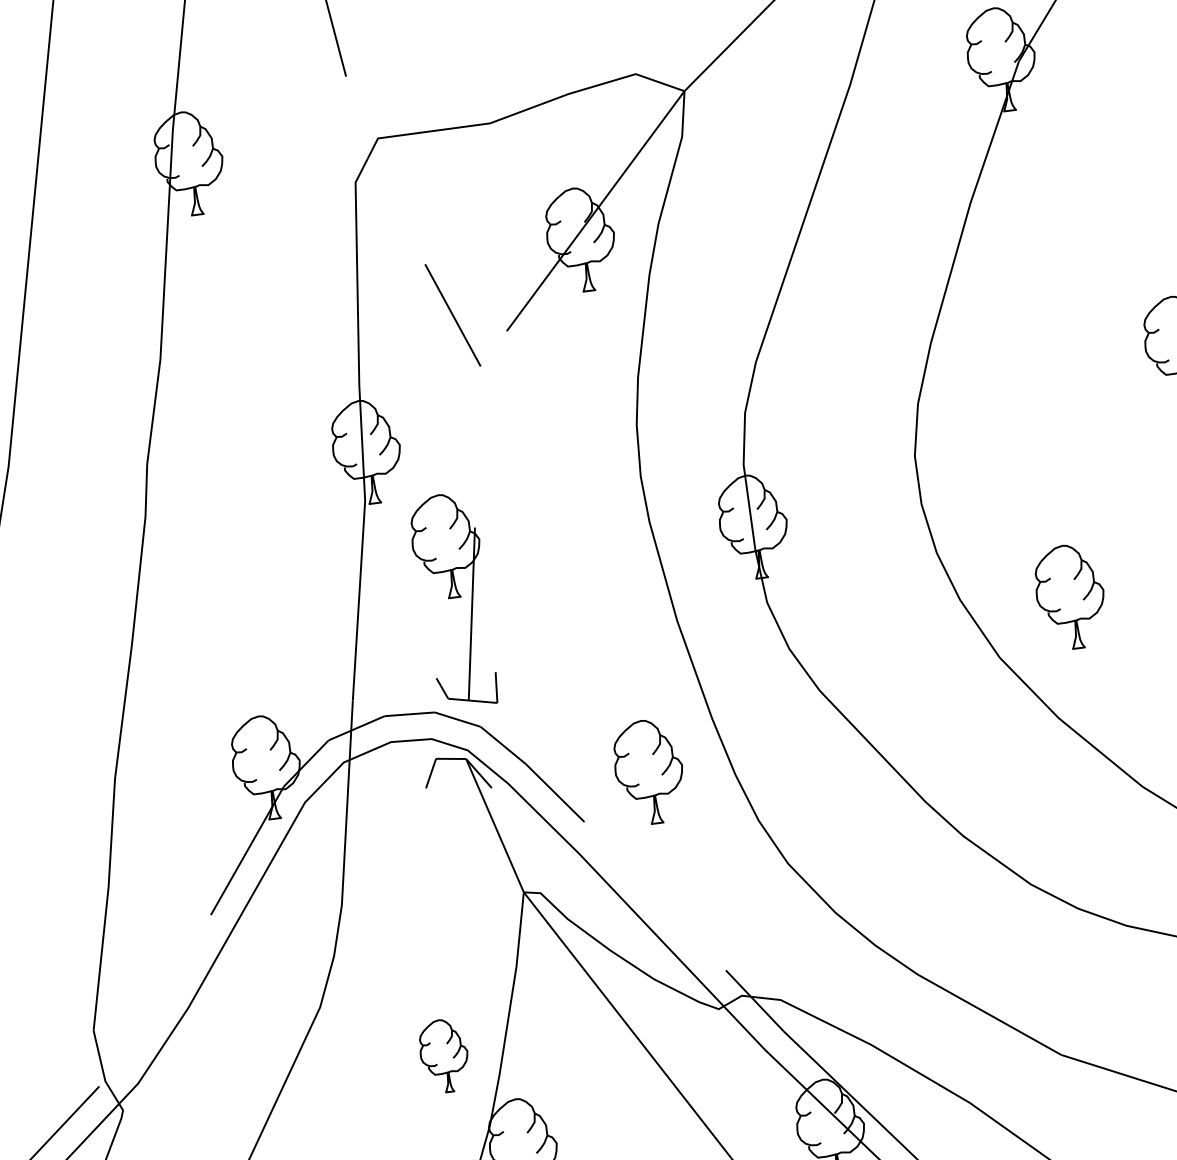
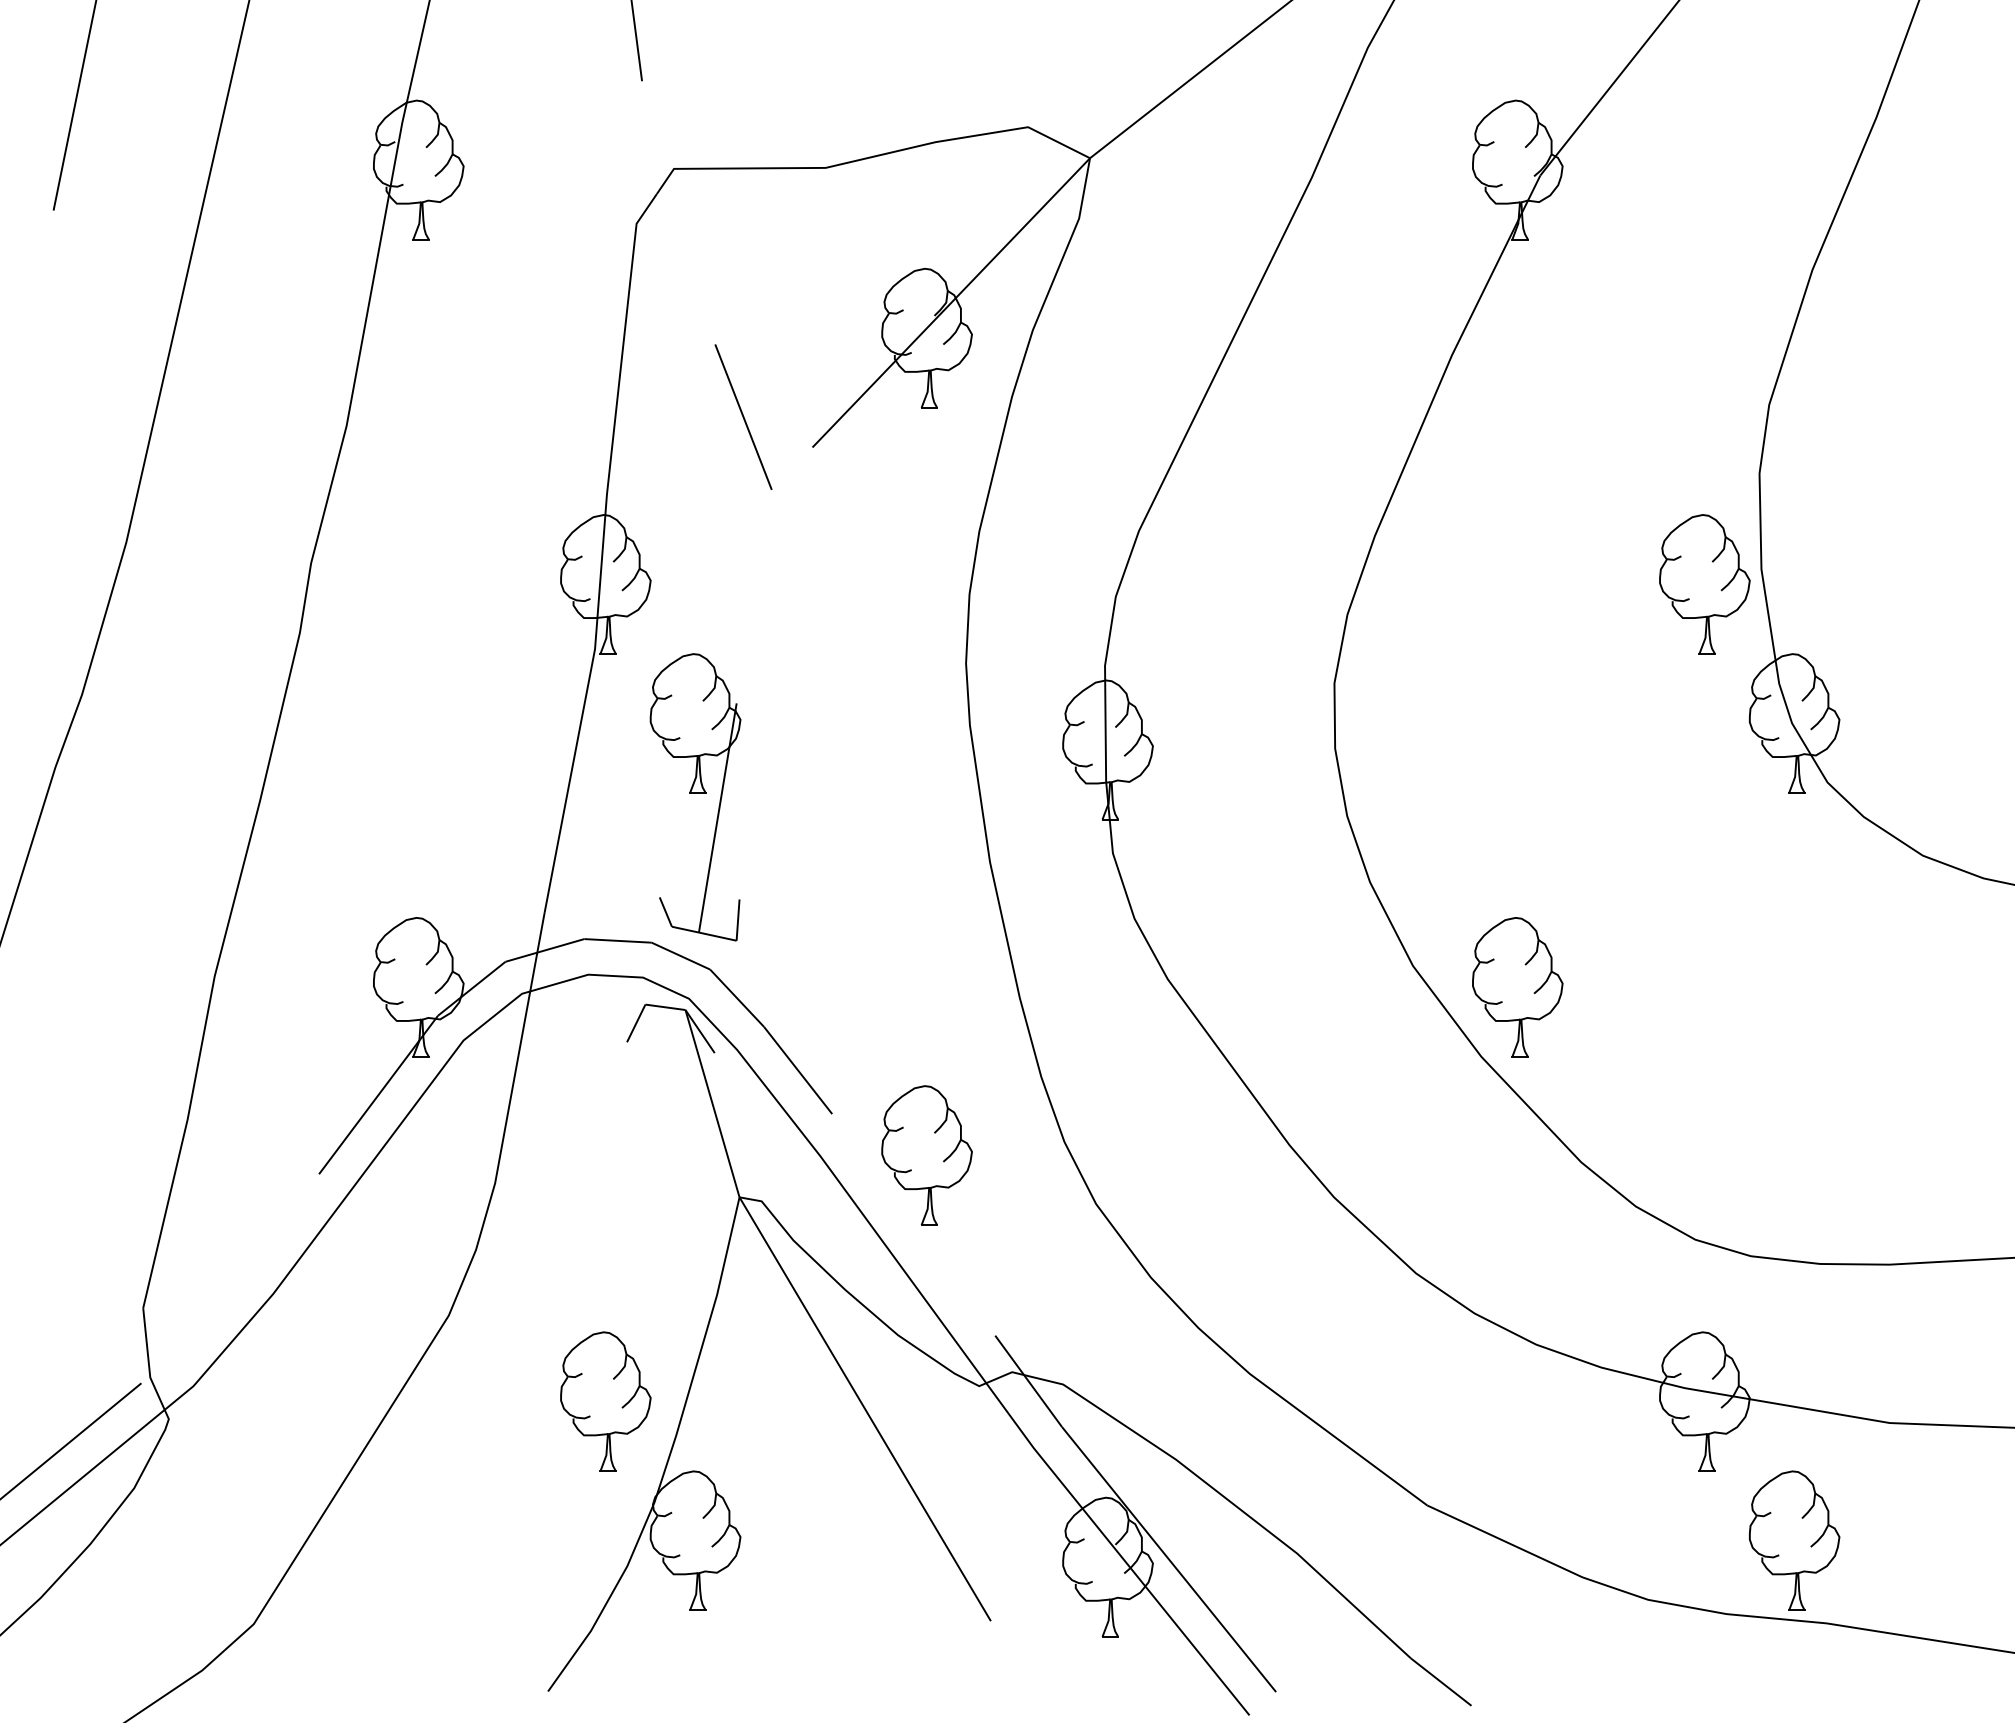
part: (1070, 597) -> (1517, 987), moved
part: (648, 772) -> (926, 1155), moved
part: (444, 1055) -> (605, 1401), size x1.43

